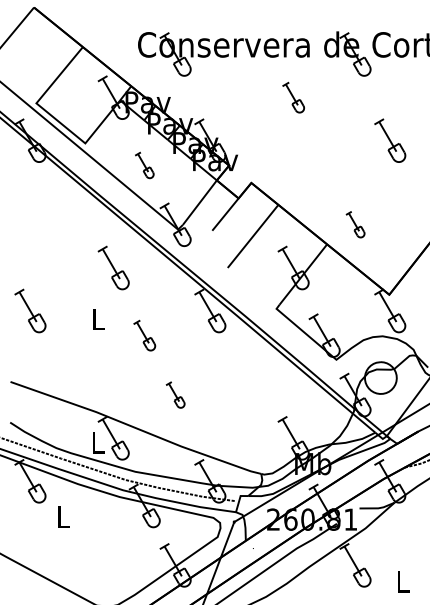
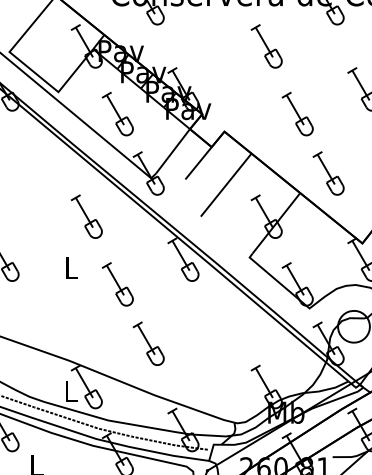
part: (293, 97) -> (266, 46), size x1.43
part: (144, 165) -> (117, 114), size x1.67
part: (324, 165) -> (297, 114), added
part: (355, 224) -> (328, 173), size x1.67
part: (144, 335) -> (117, 284), size x1.43
part: (175, 394) -> (148, 343), size x1.67

